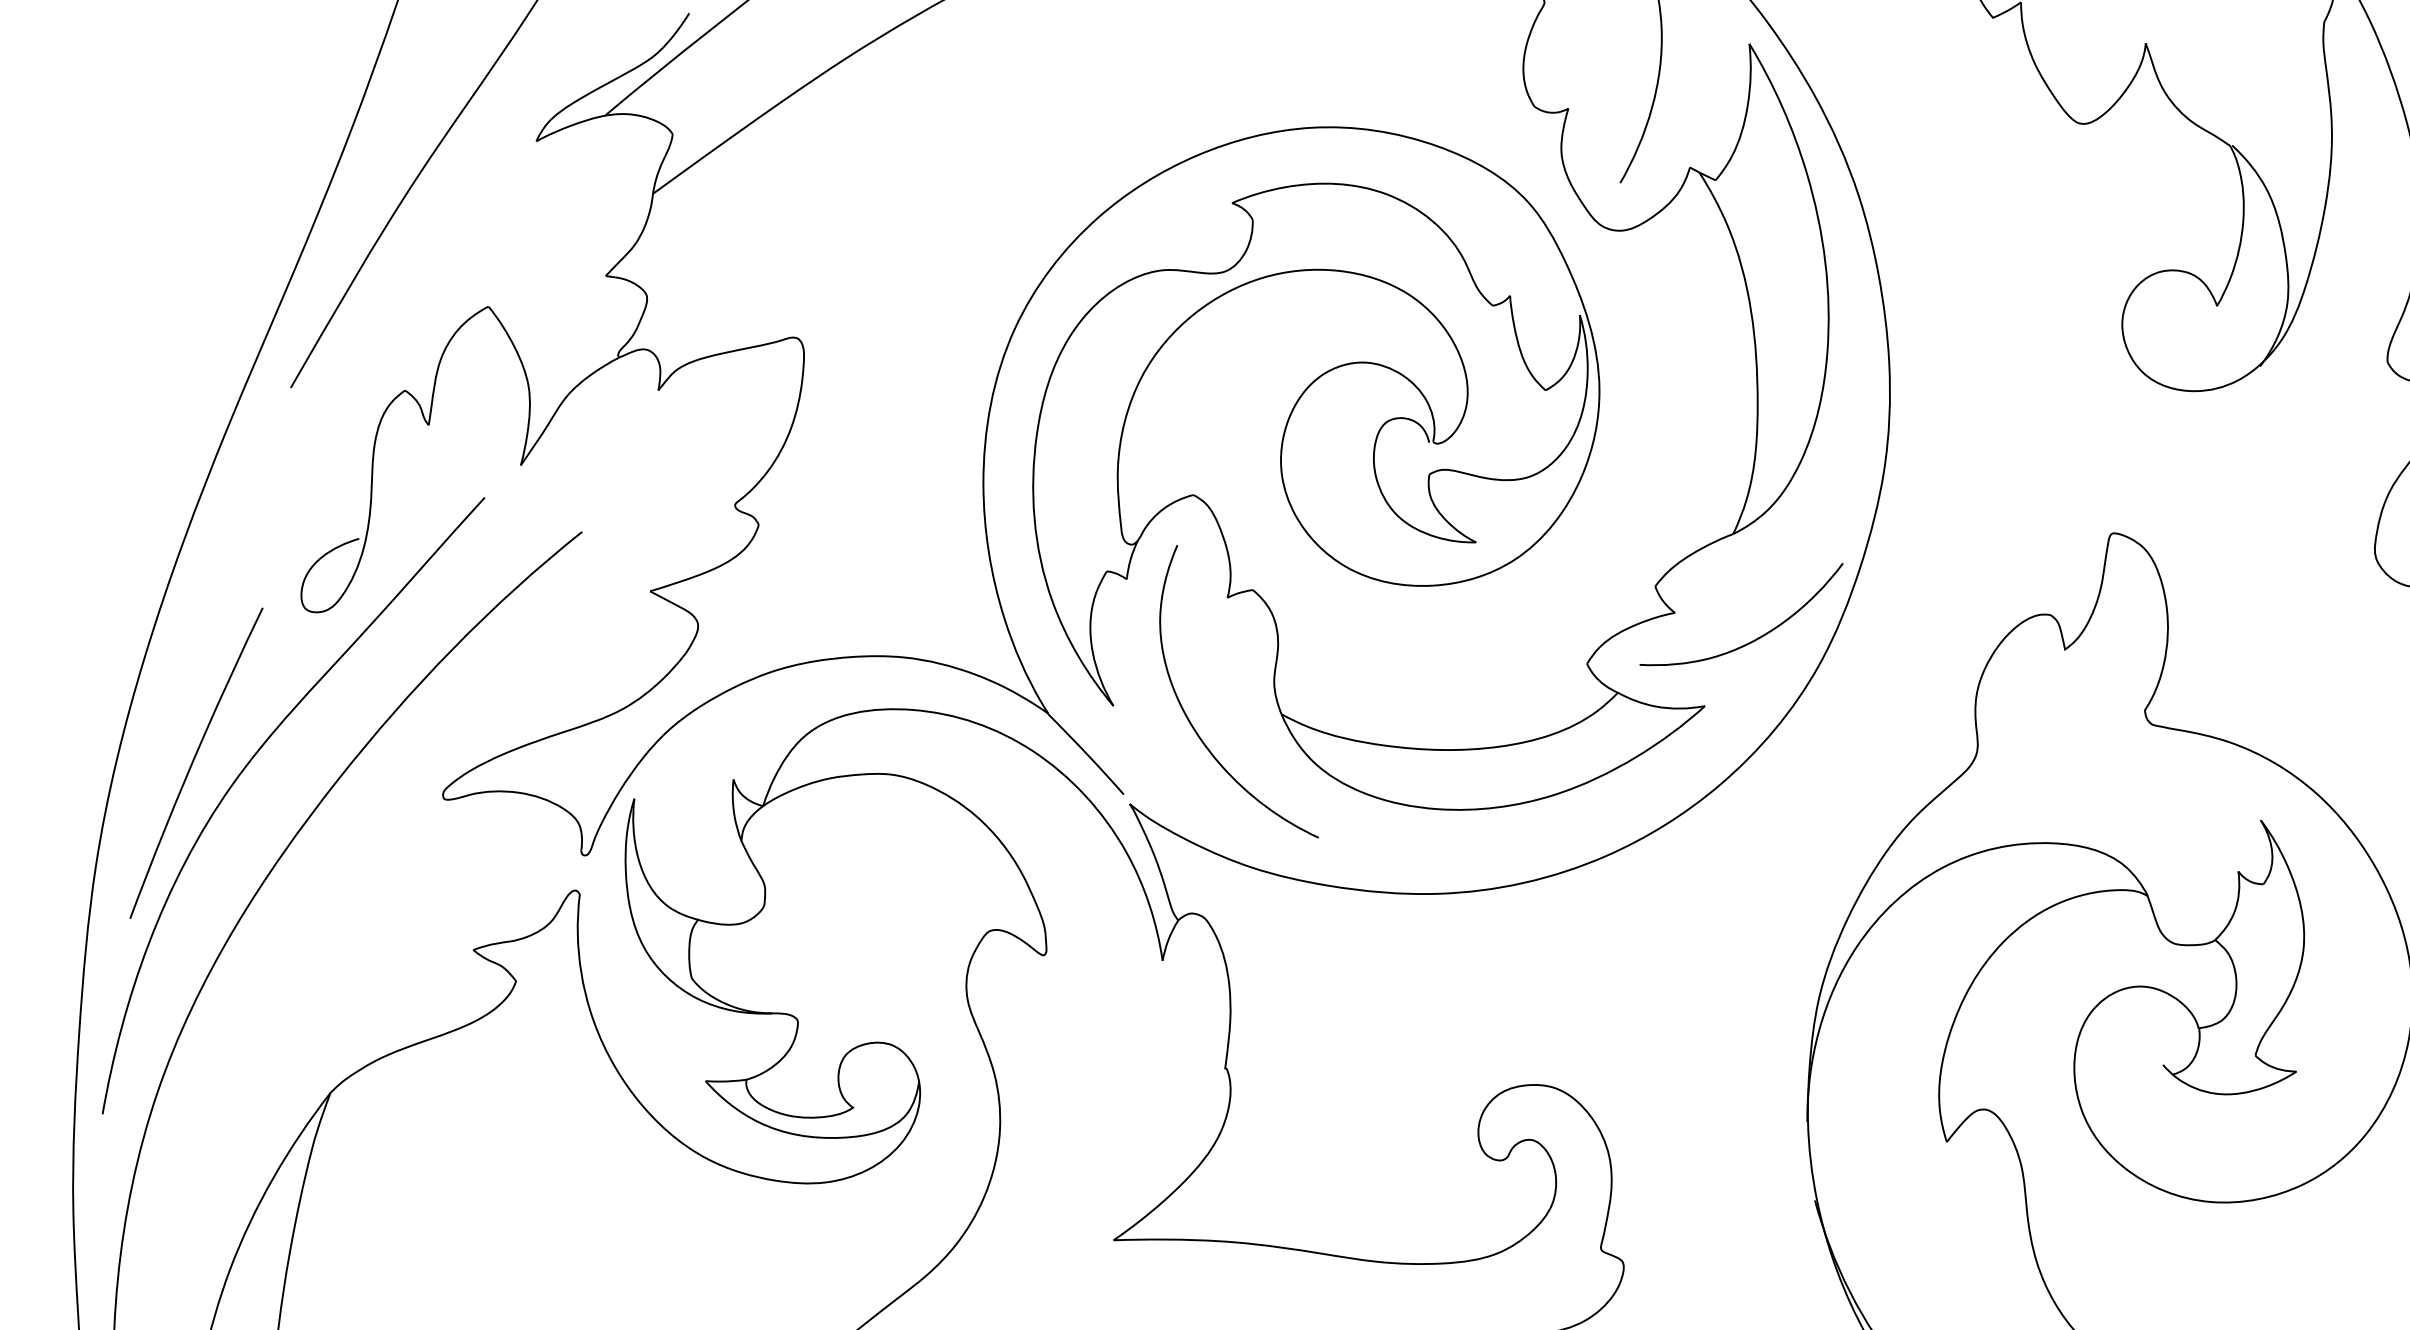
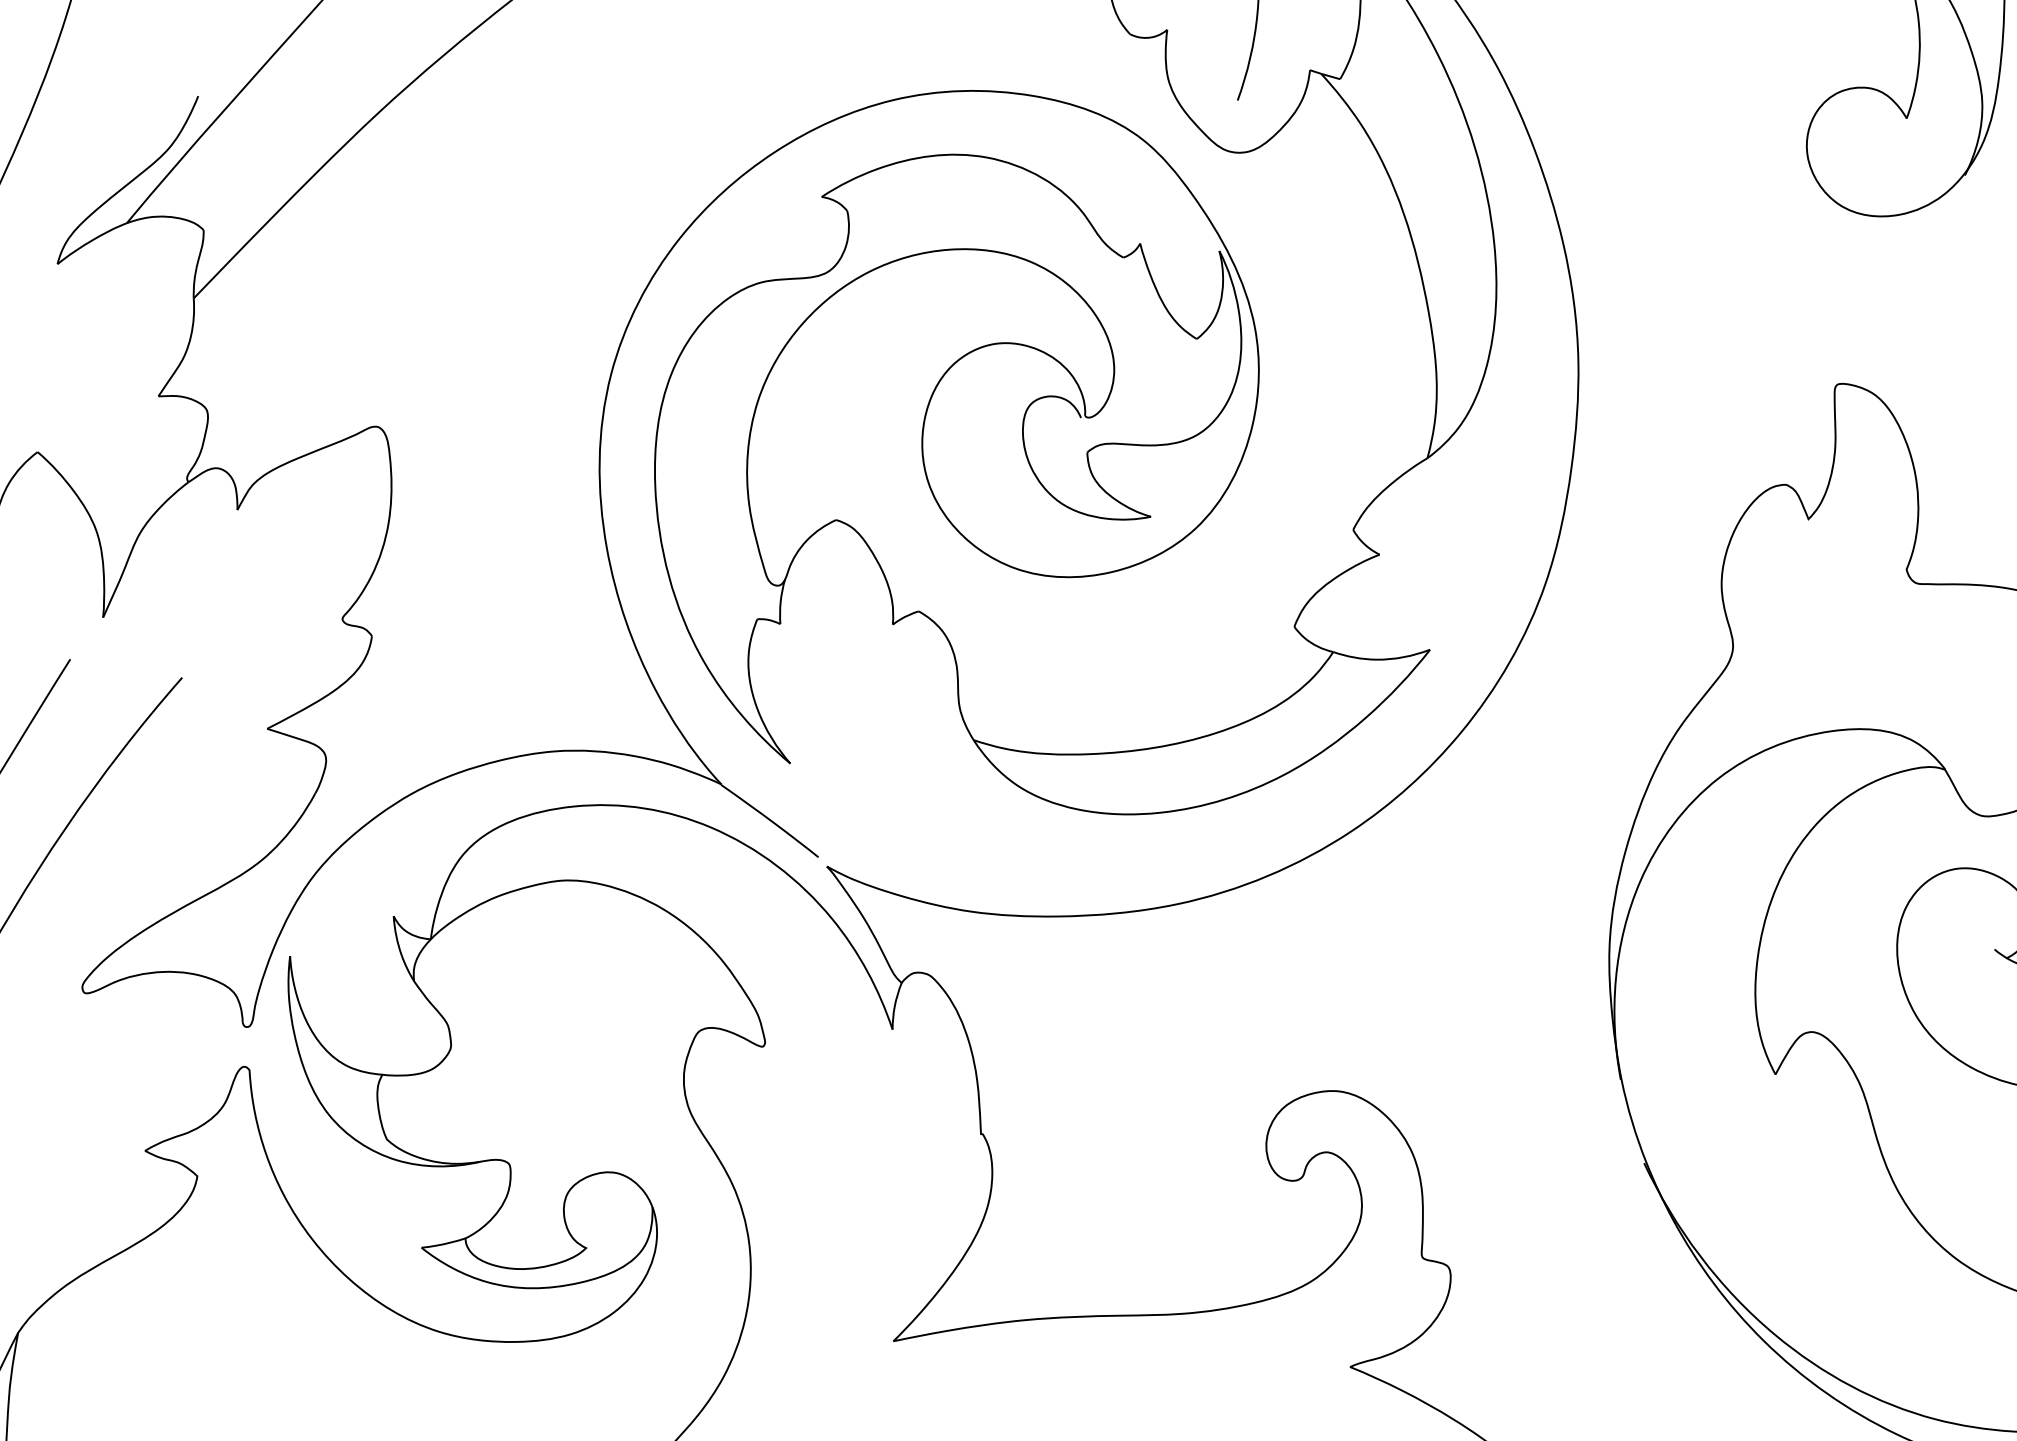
curve: (1754, 639) -> (1470, 568), removed
curve: (1191, 722) -> (877, 766), removed

